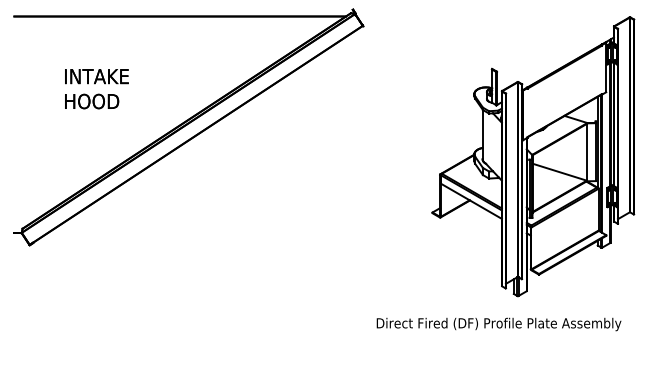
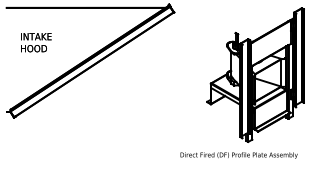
text: (97, 88) -> (36, 42), moved

